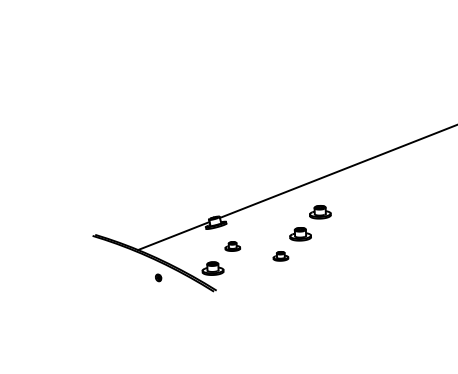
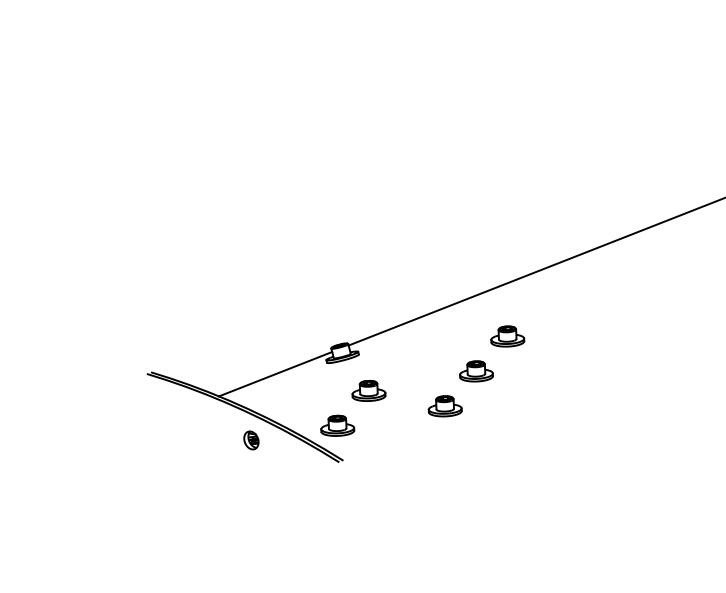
part: (232, 246) -> (368, 390), size x1.43
part: (280, 256) -> (444, 406), size x1.43
part: (158, 277) -> (251, 439), size x1.67

